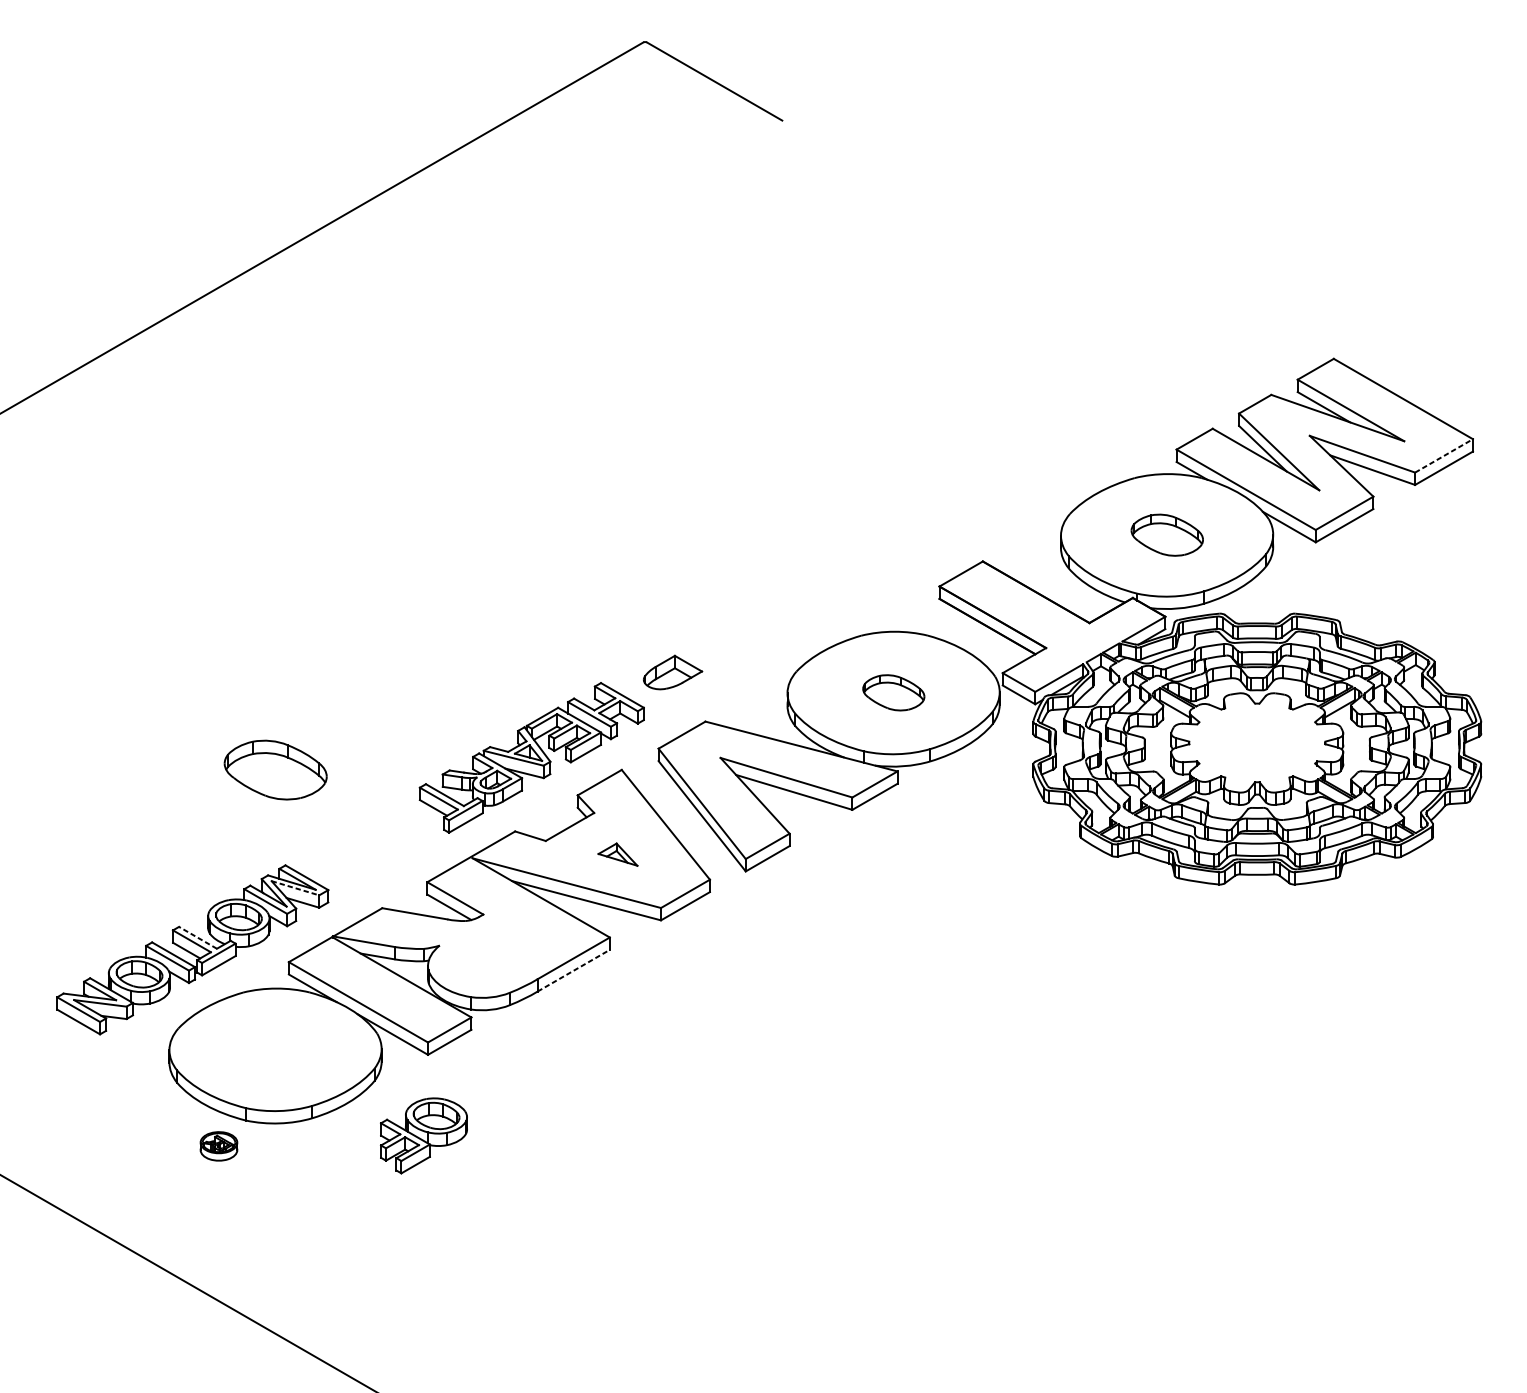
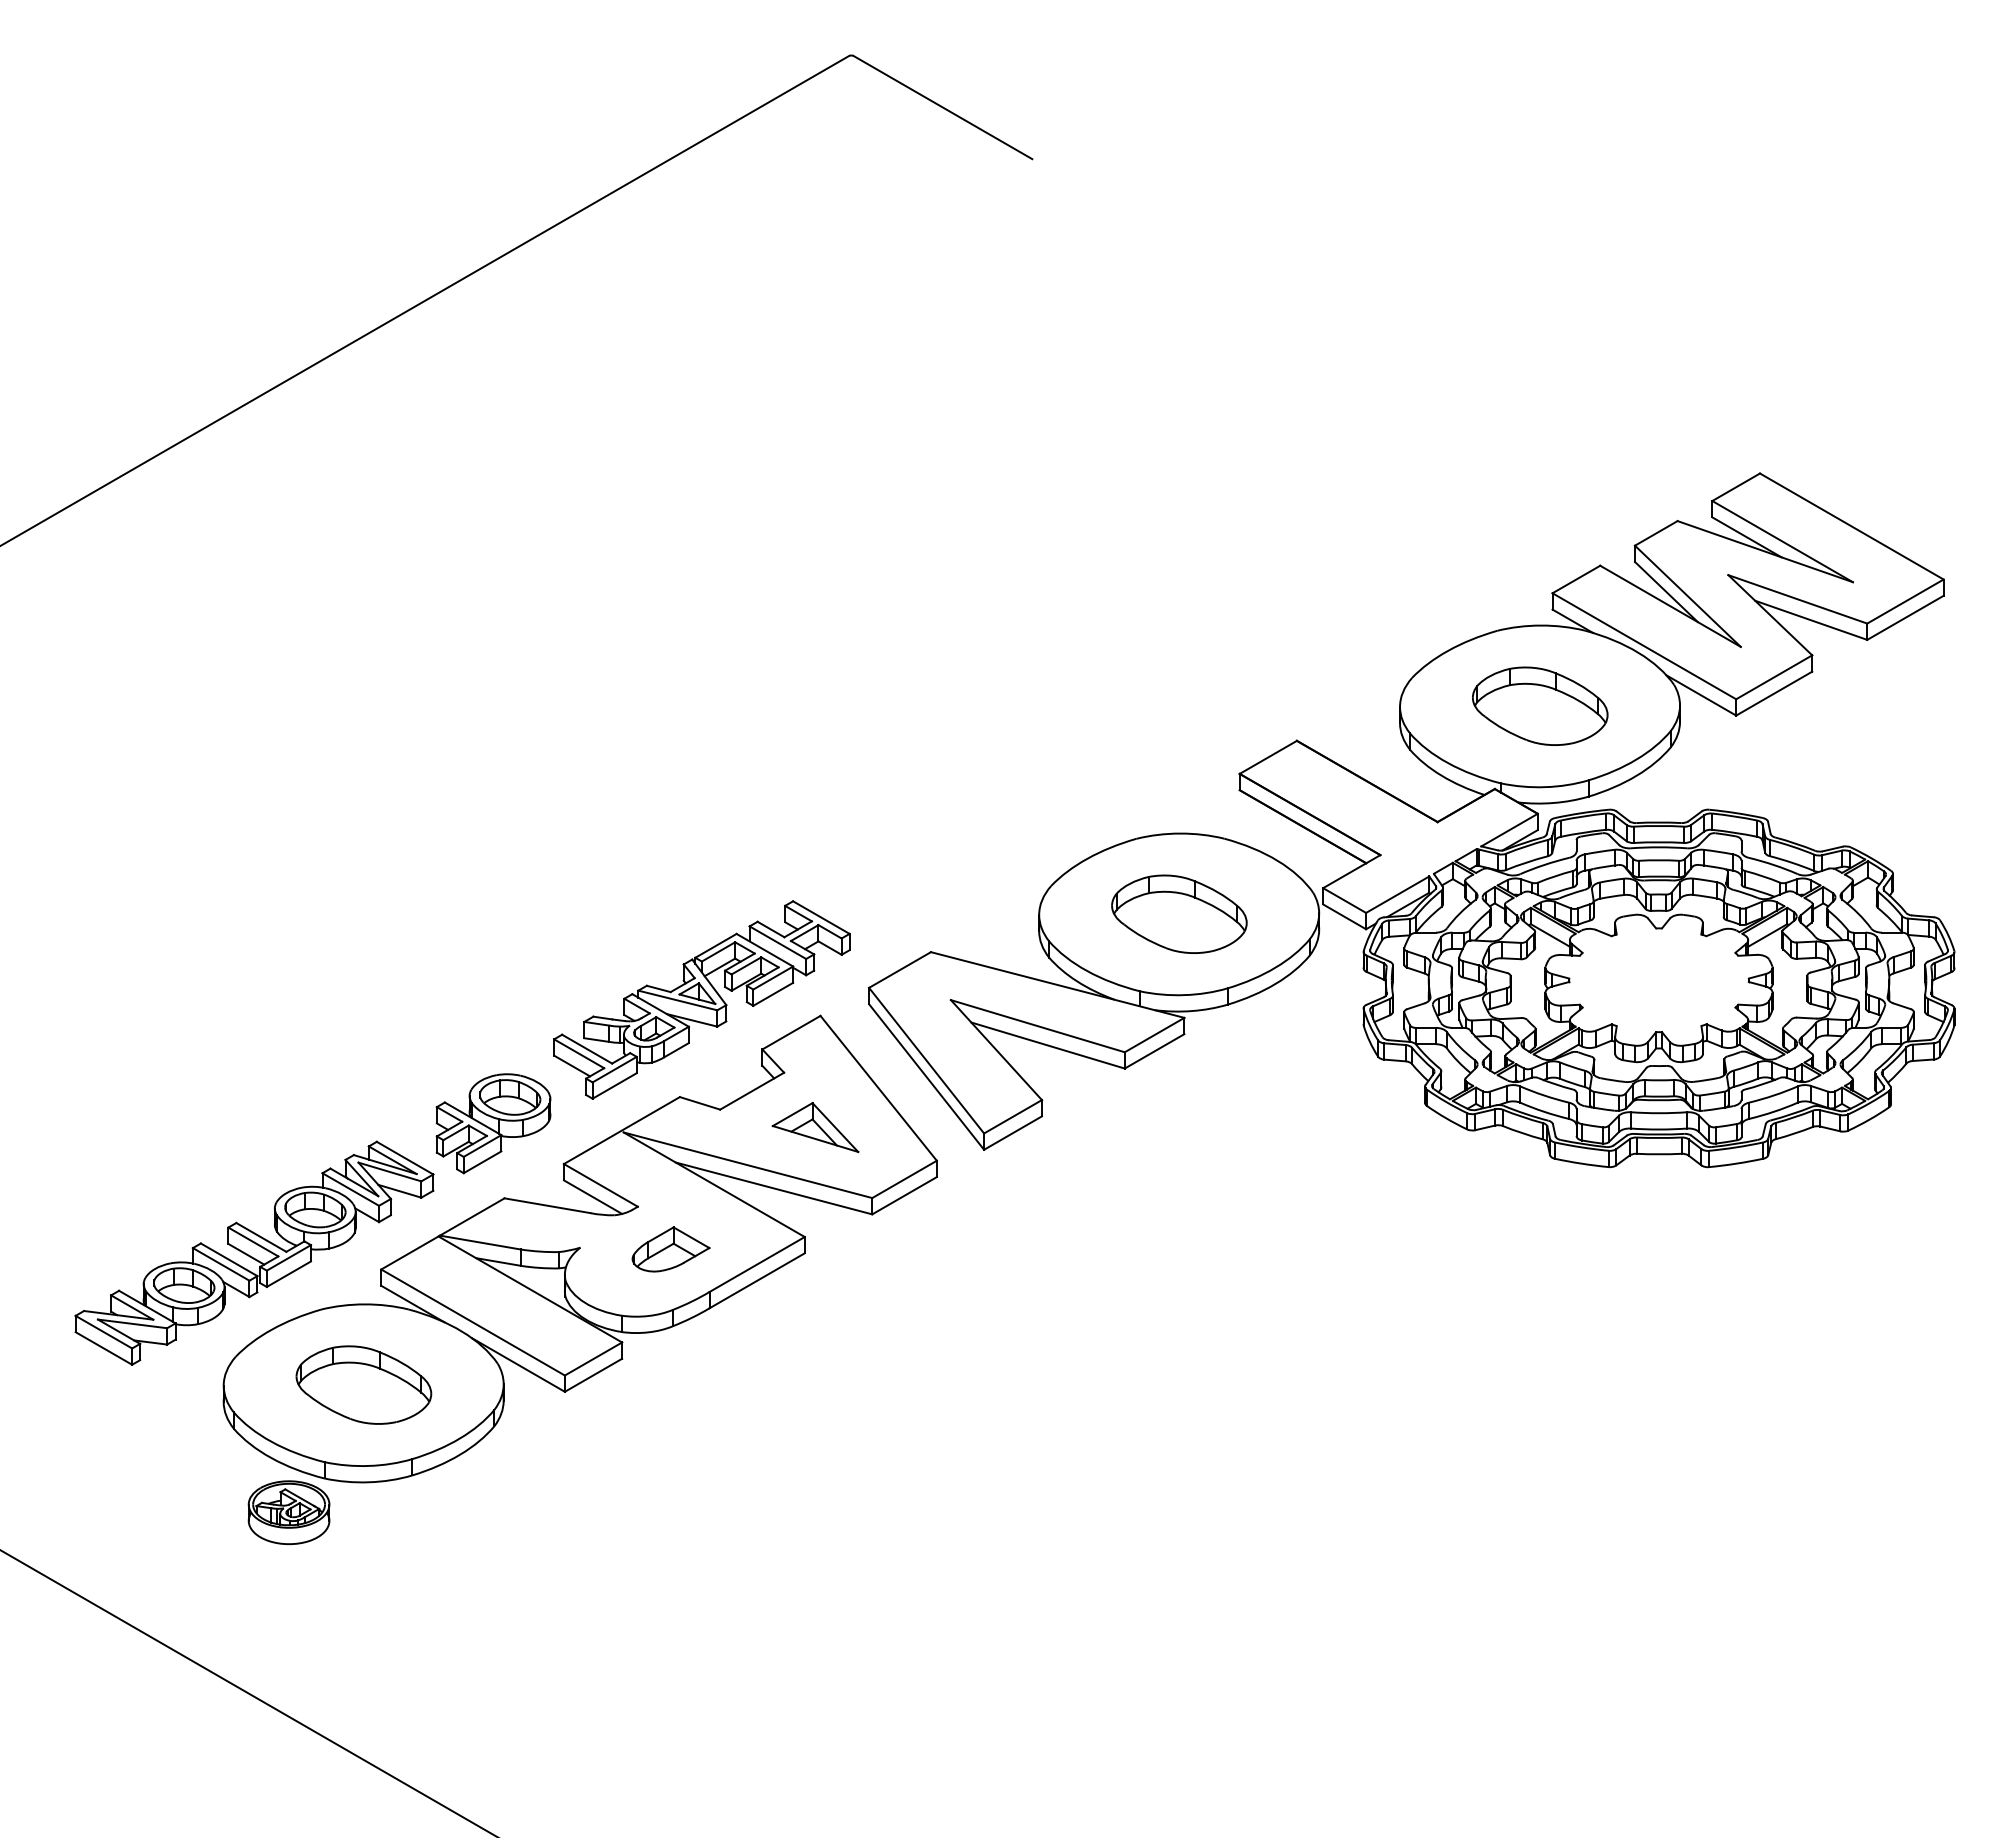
line: (1444, 455) -> (1905, 601), dashed -> solid
part: (1167, 534) -> (1540, 705), size x1.43
part: (672, 672) -> (670, 1249), moved
part: (893, 692) -> (1179, 913), size x1.67
part: (275, 769) -> (363, 1384), moved
part: (617, 854) -> (815, 1127), size x1.67
line: (295, 888) -> (389, 1172), dashed -> solid
line: (198, 937) -> (261, 1237), dashed -> solid
line: (574, 970) -> (757, 1280), dashed -> solid
part: (423, 1135) -> (493, 1123), moved
part: (218, 1146) -> (288, 1512), size x1.67

